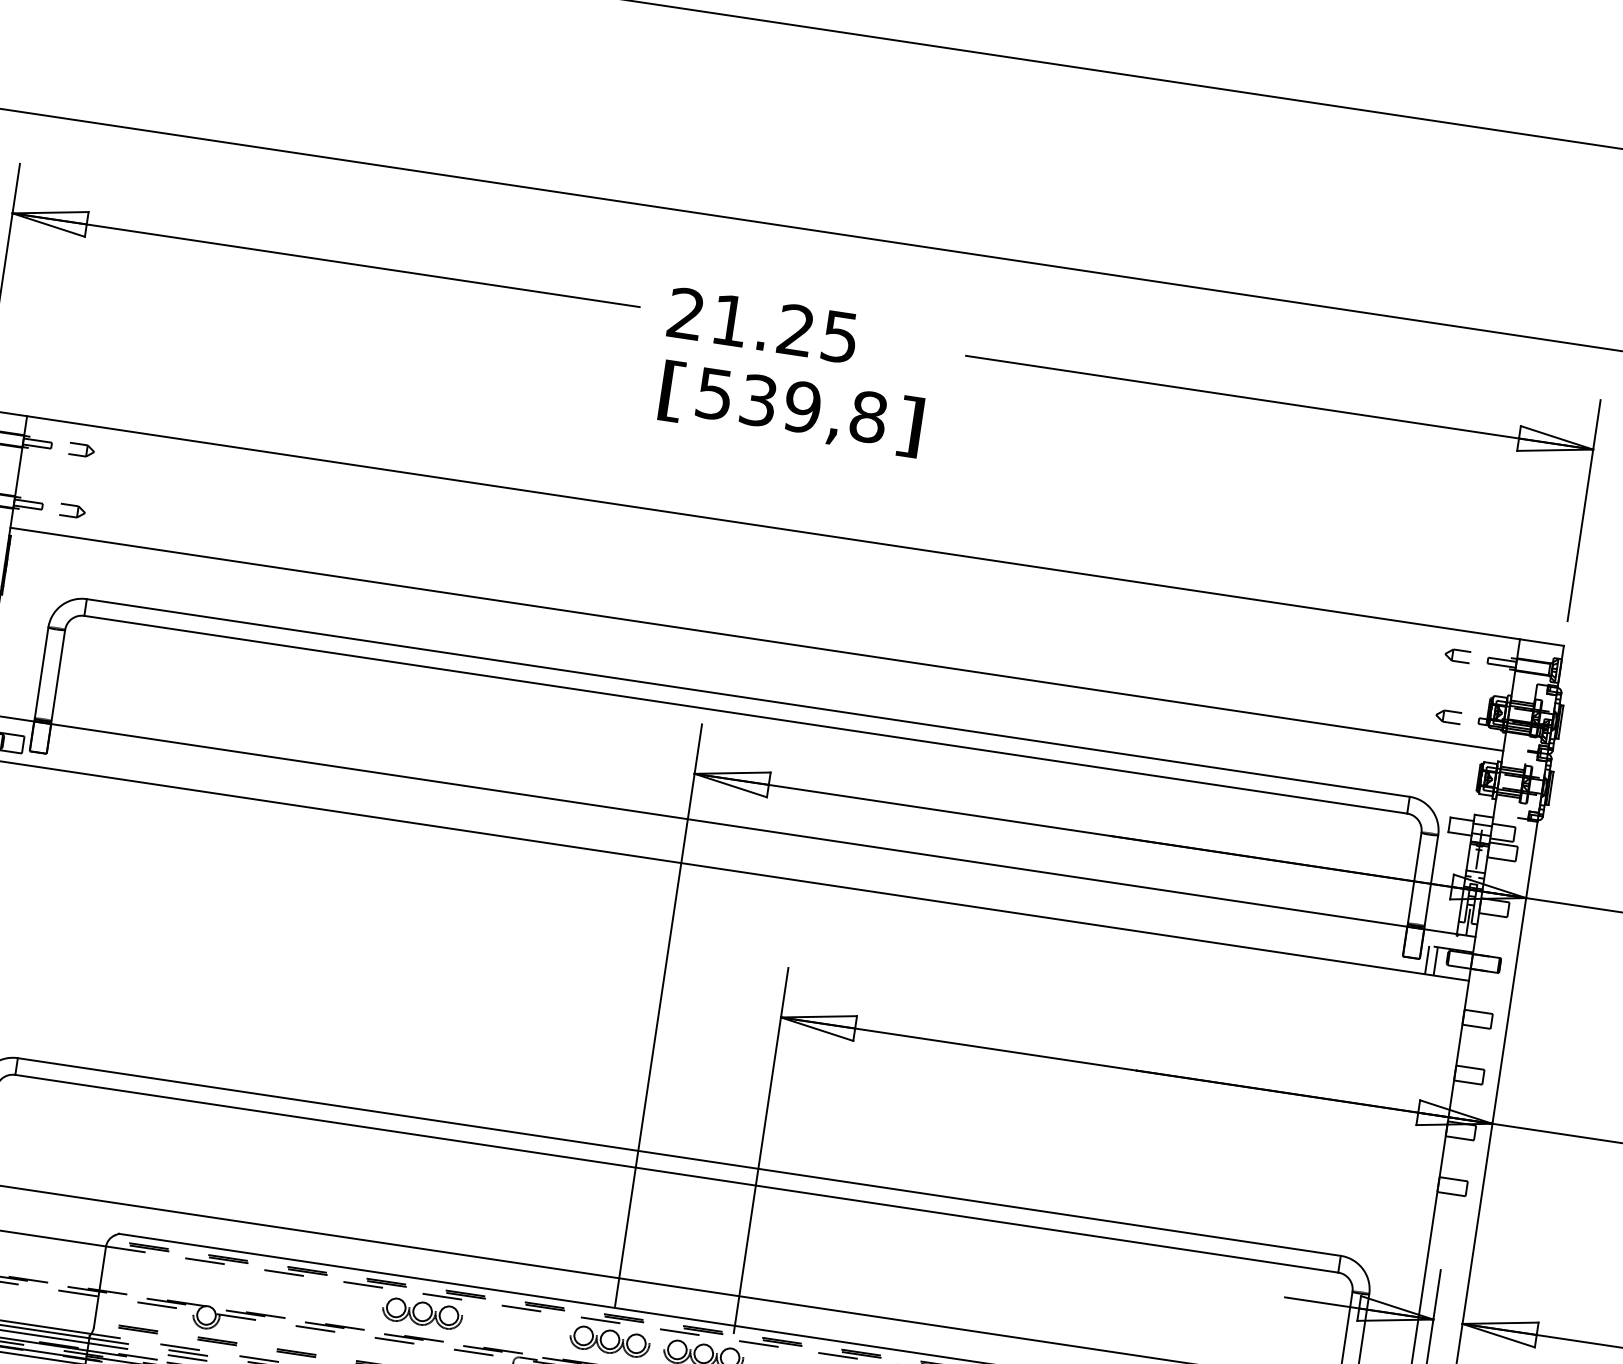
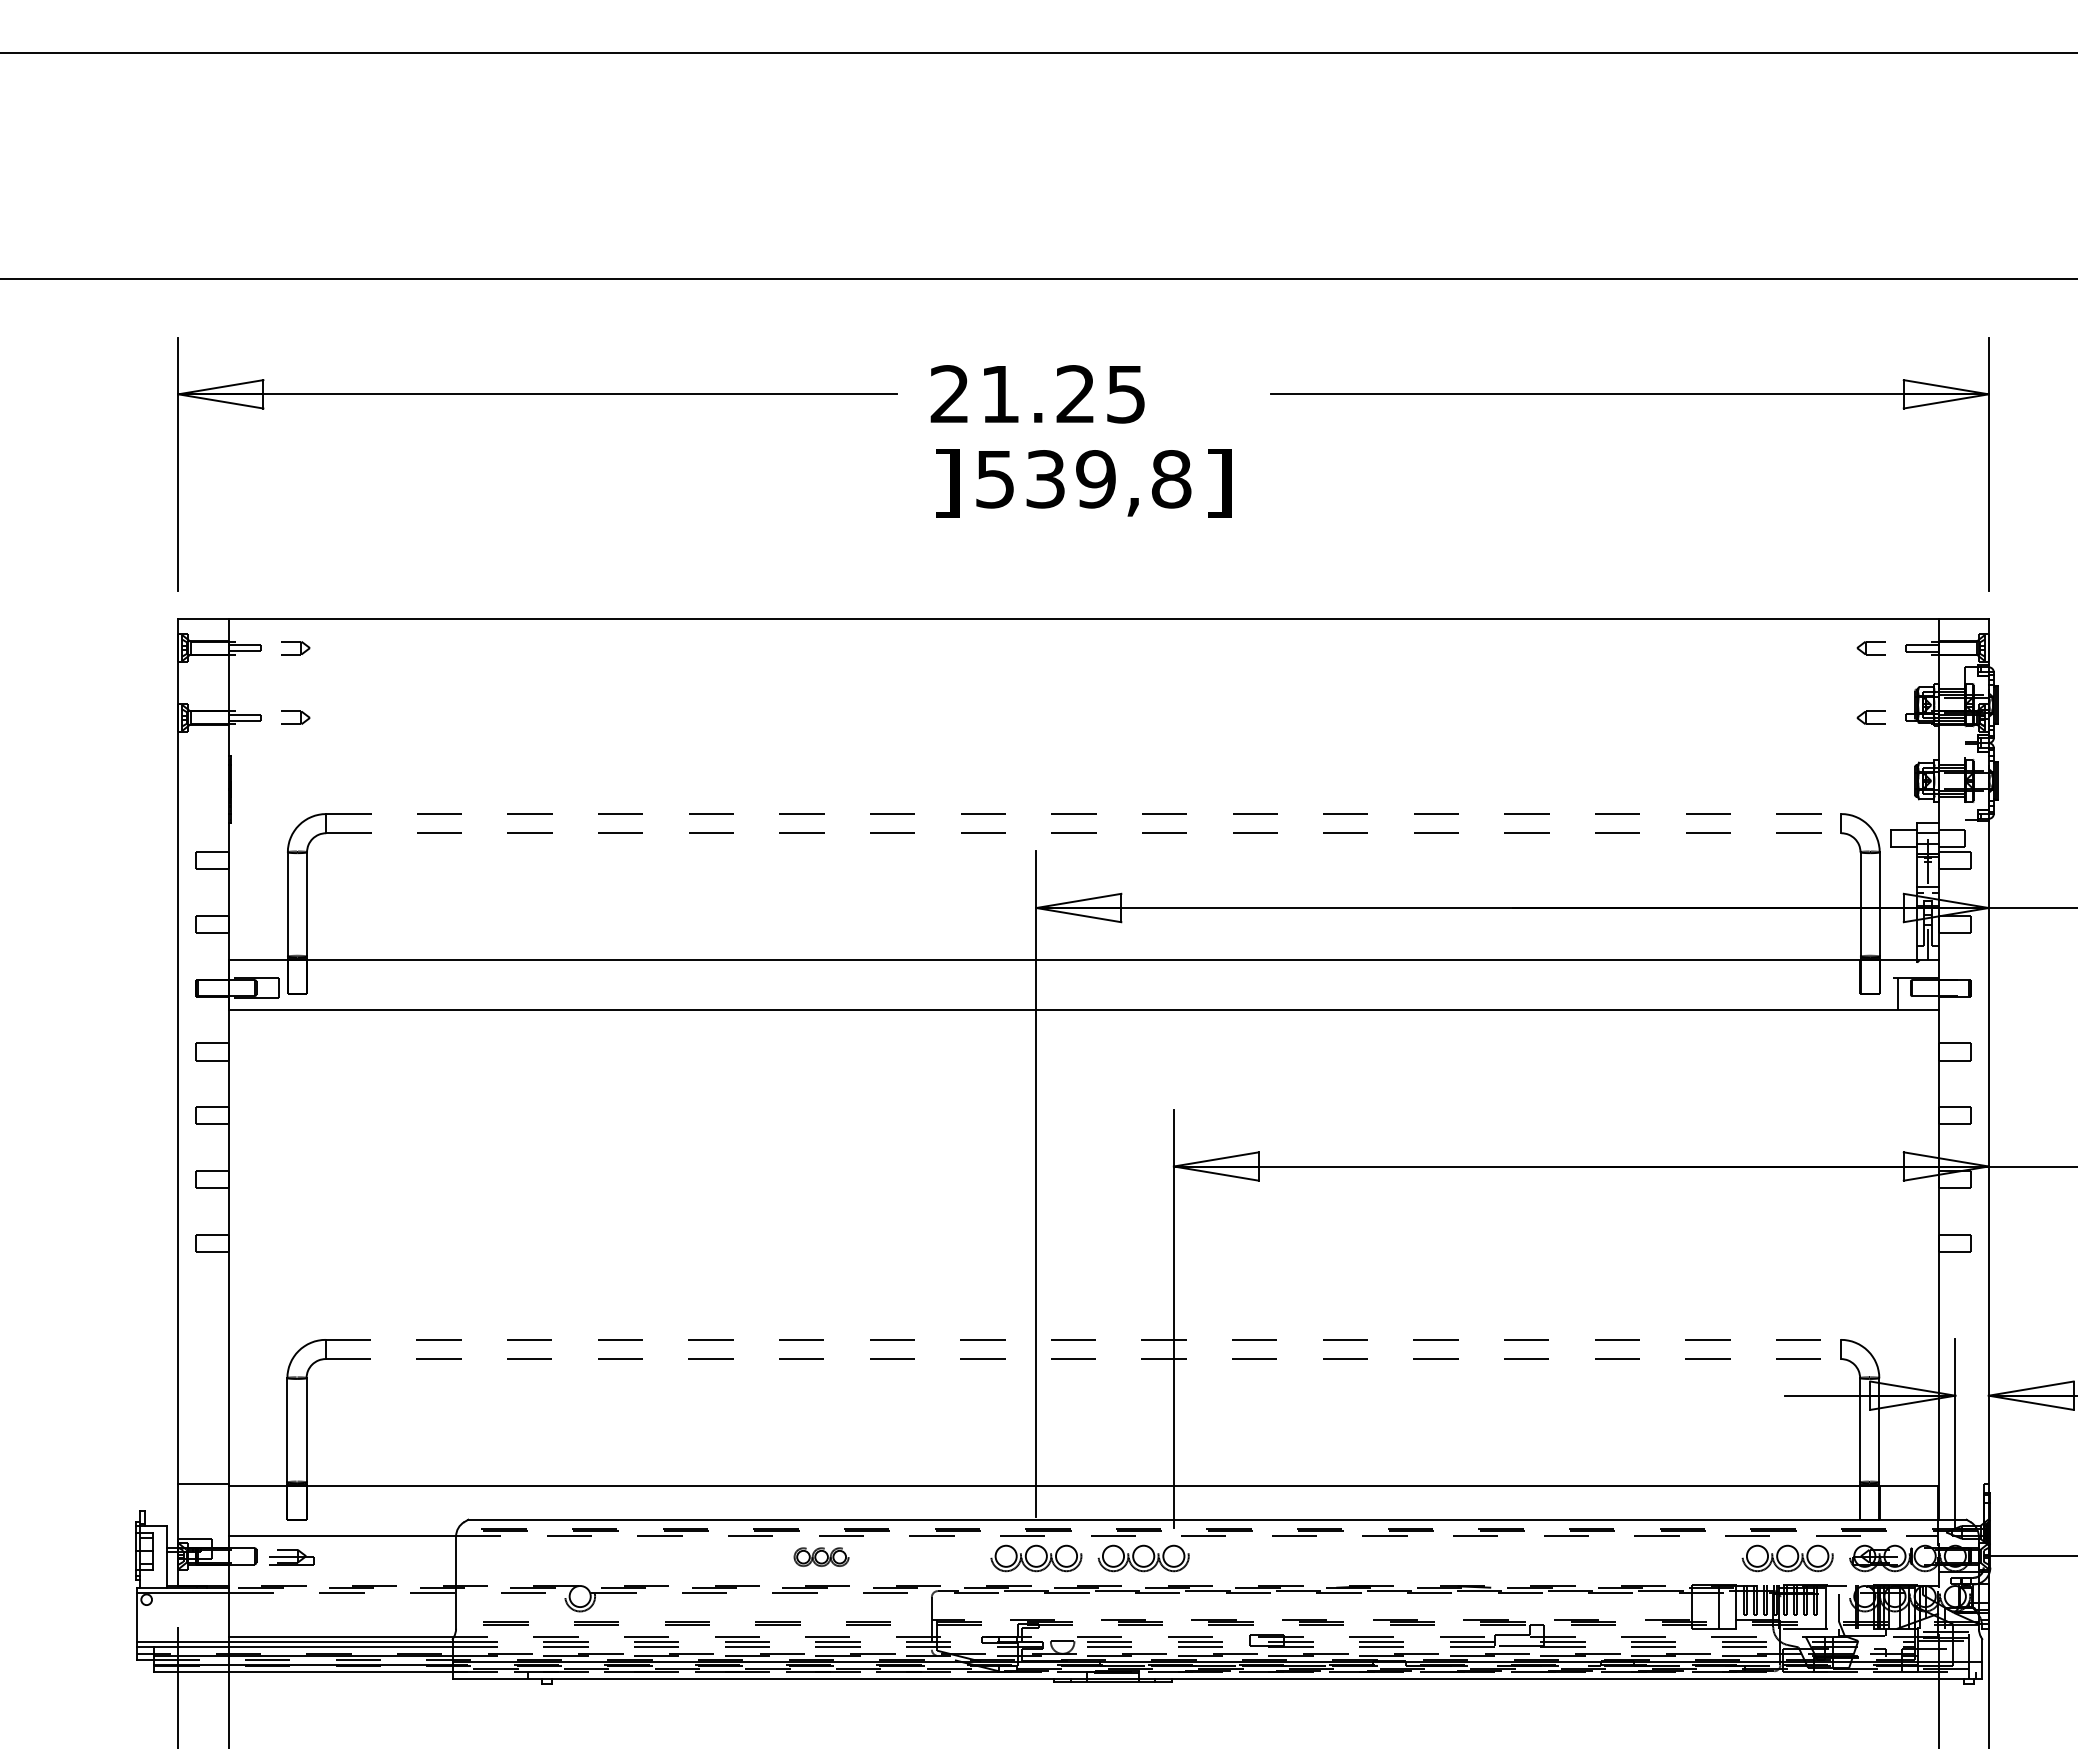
text: (672, 391) -> (947, 483), [ -> ]
line: (756, 638) -> (1083, 746), removed
line: (747, 698) -> (1083, 814), solid -> dashed
line: (745, 714) -> (1083, 833), solid -> dashed
line: (1427, 959) -> (1888, 993), removed
line: (679, 1156) -> (1083, 1339), solid -> dashed
line: (676, 1174) -> (1083, 1359), solid -> dashed
part: (422, 1313) -> (821, 1558), size x0.6

